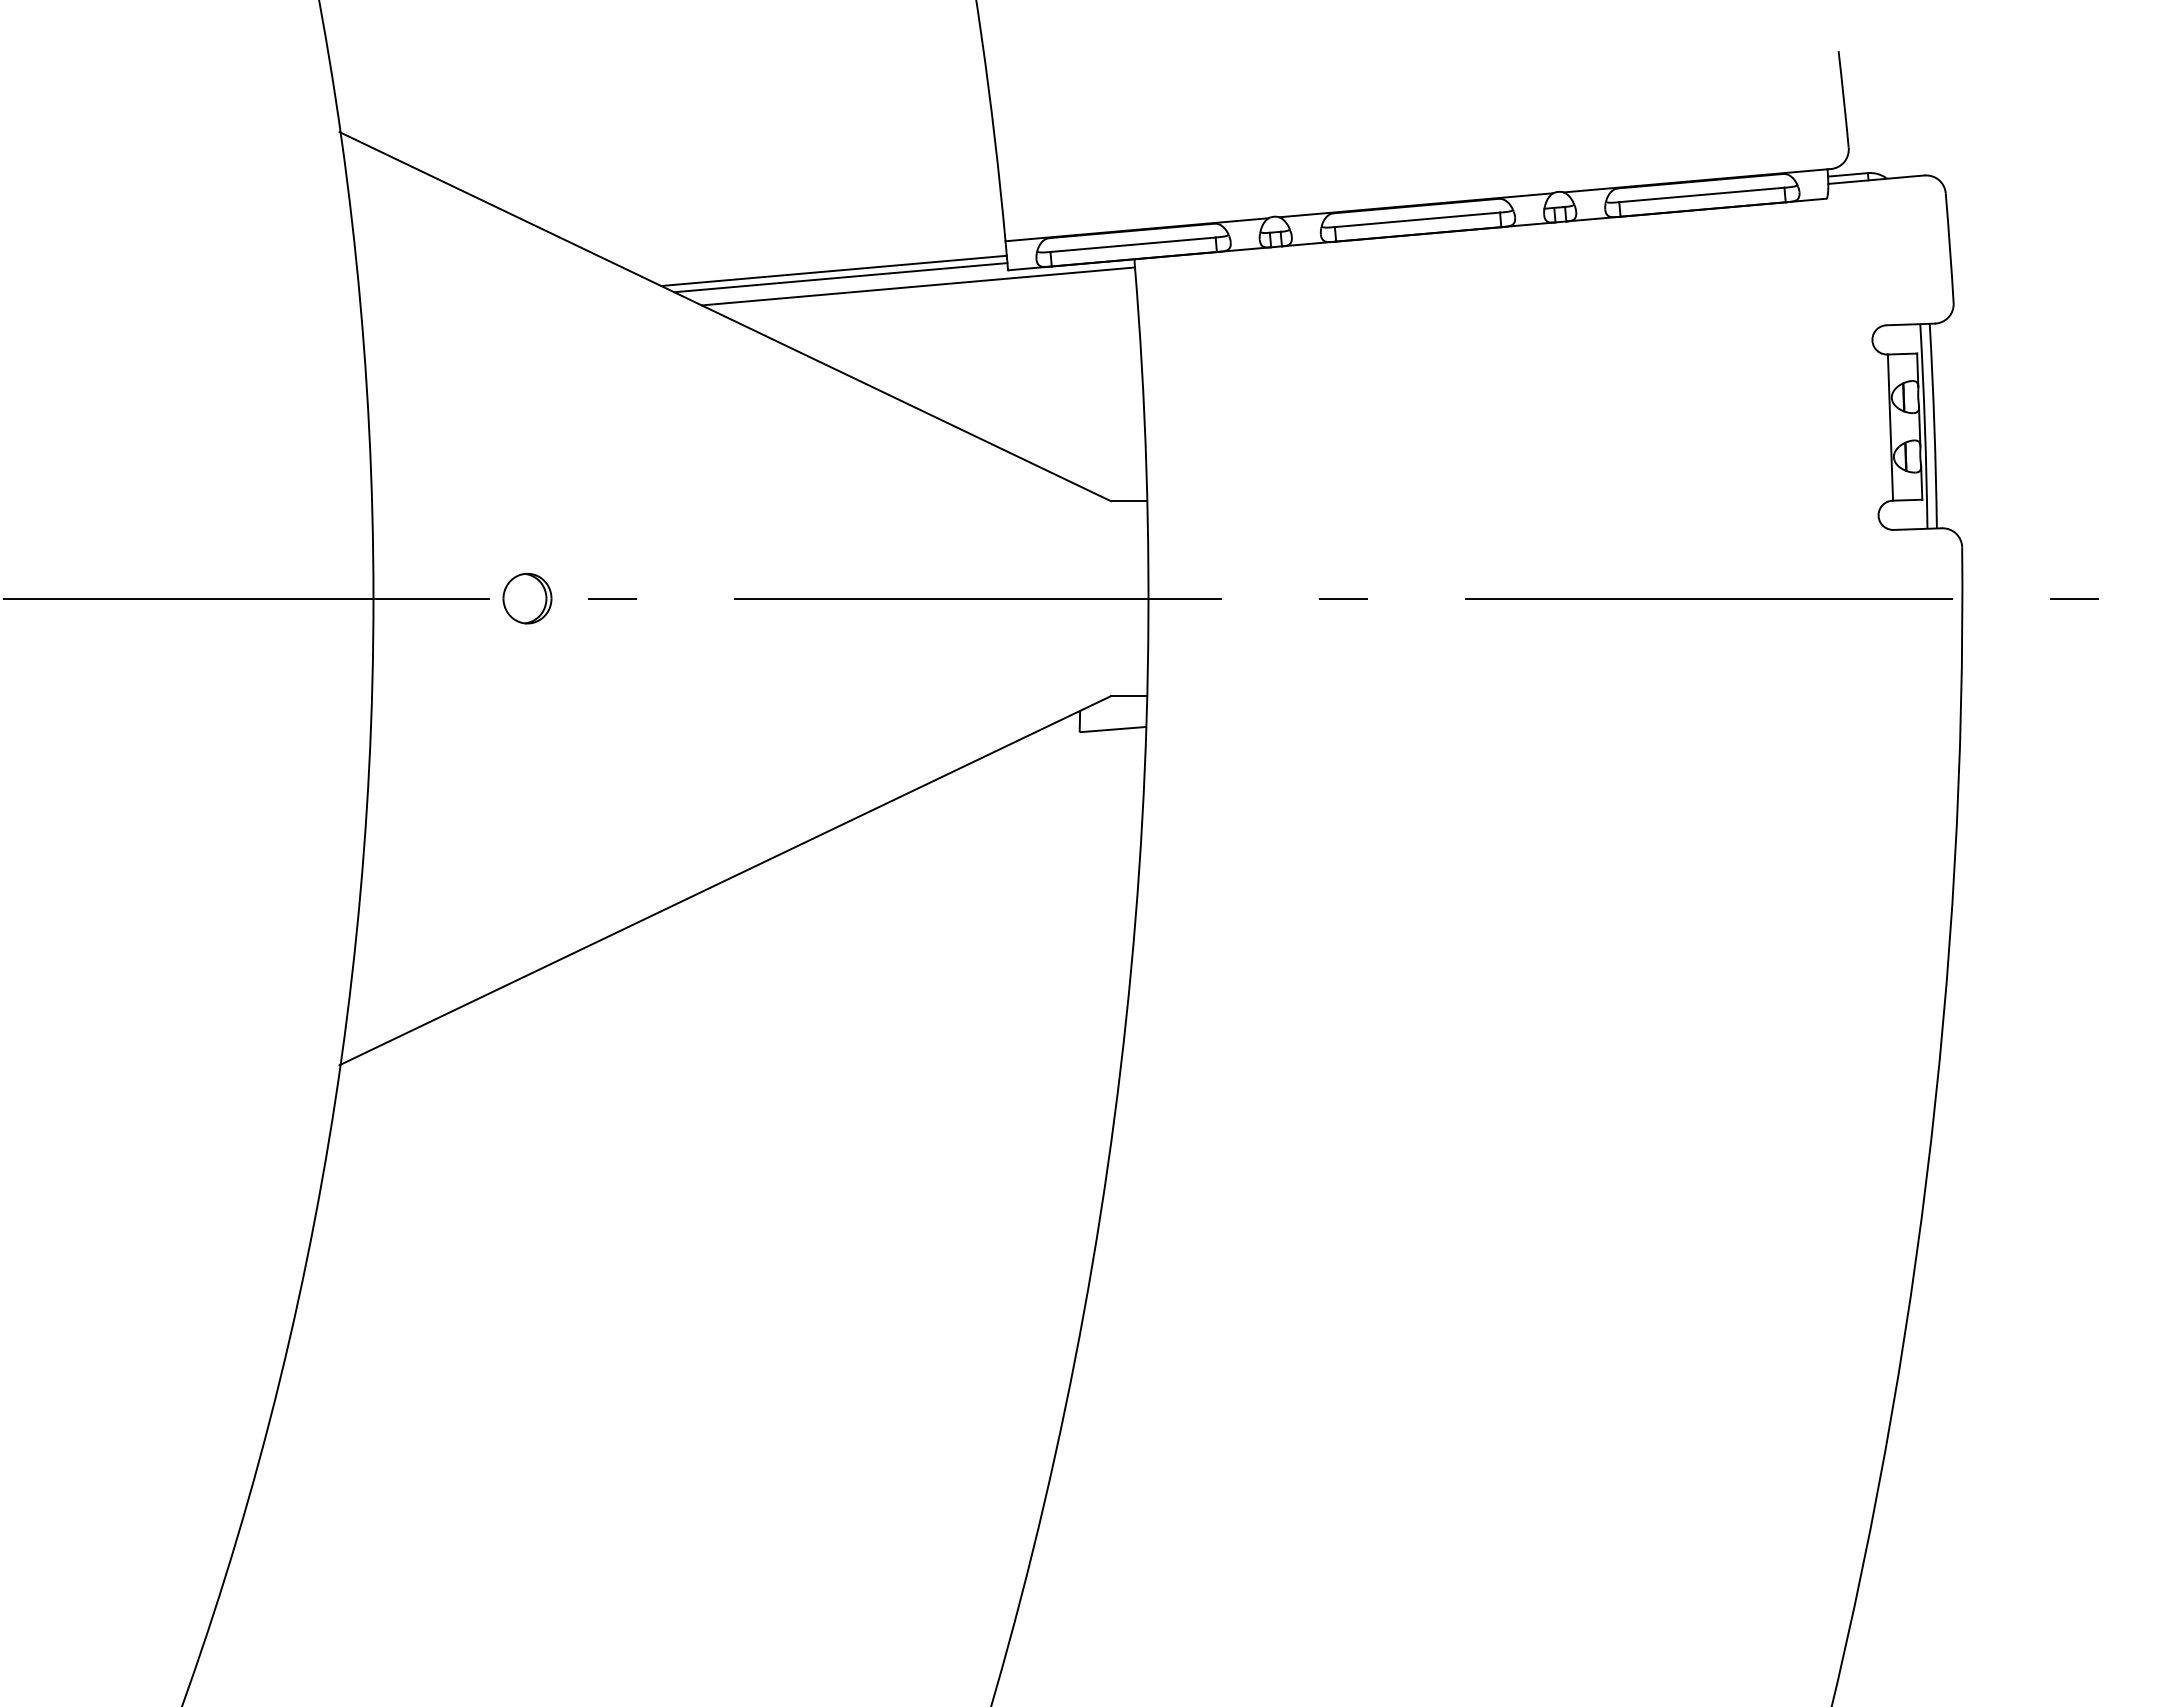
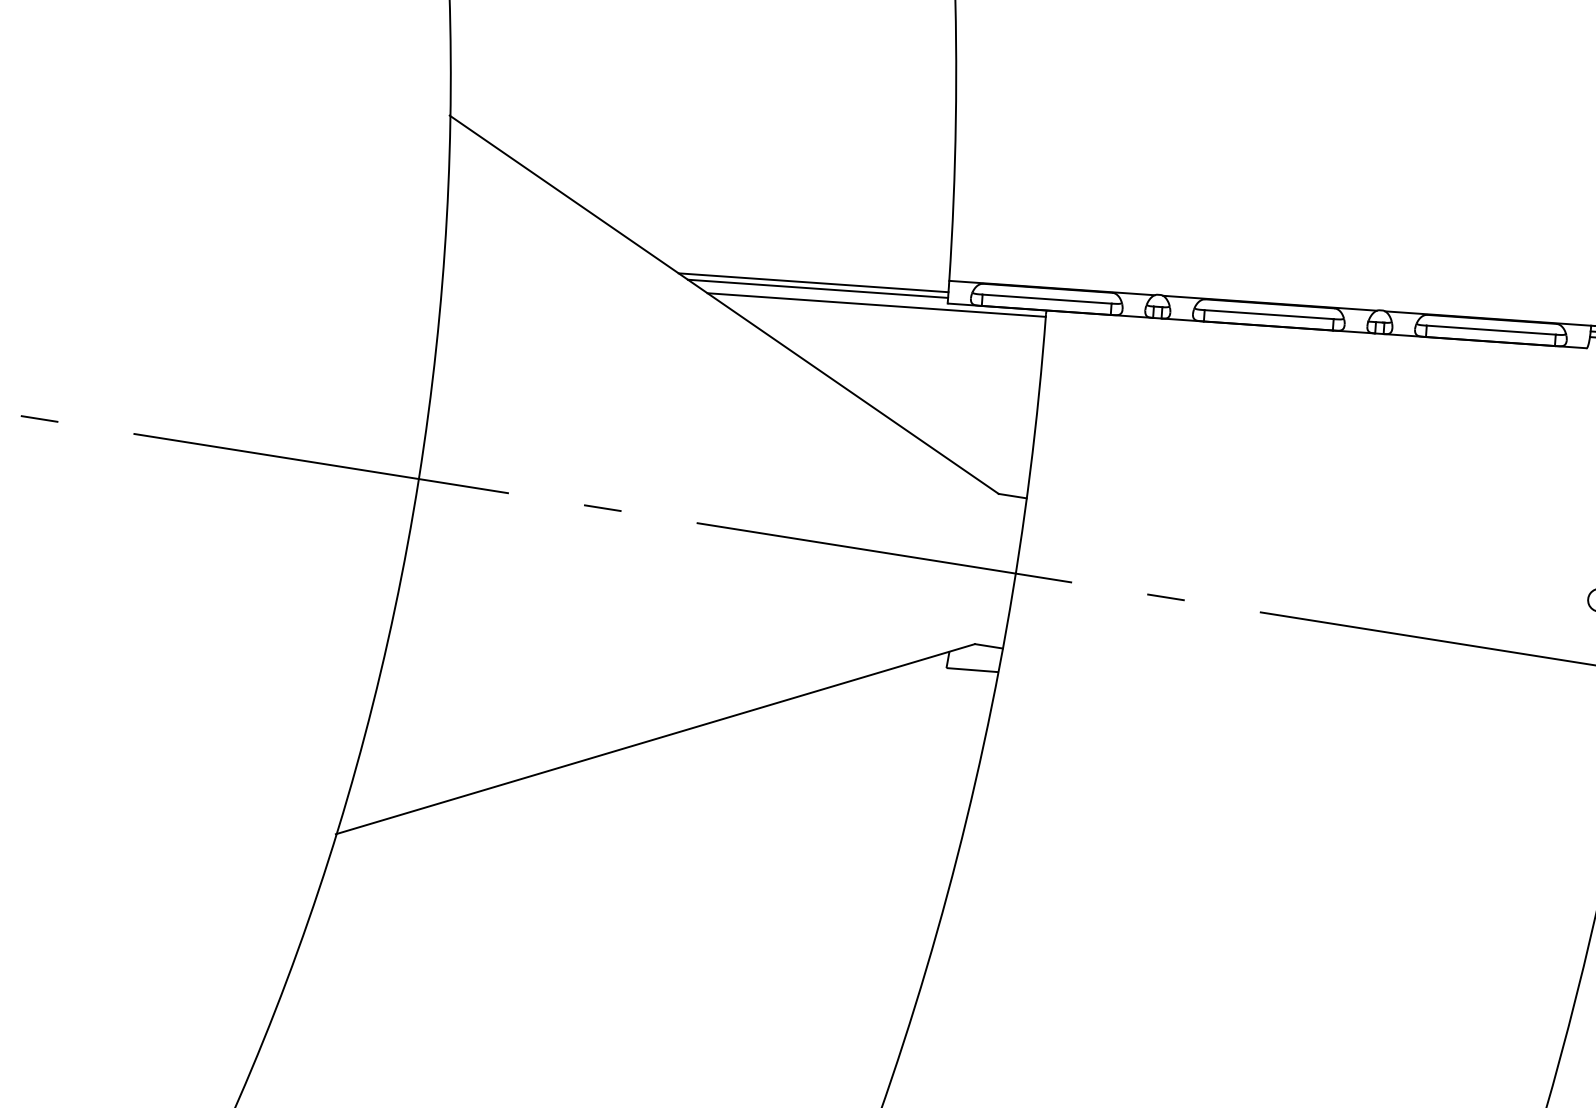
part: (527, 598) -> (537, 497), removed

